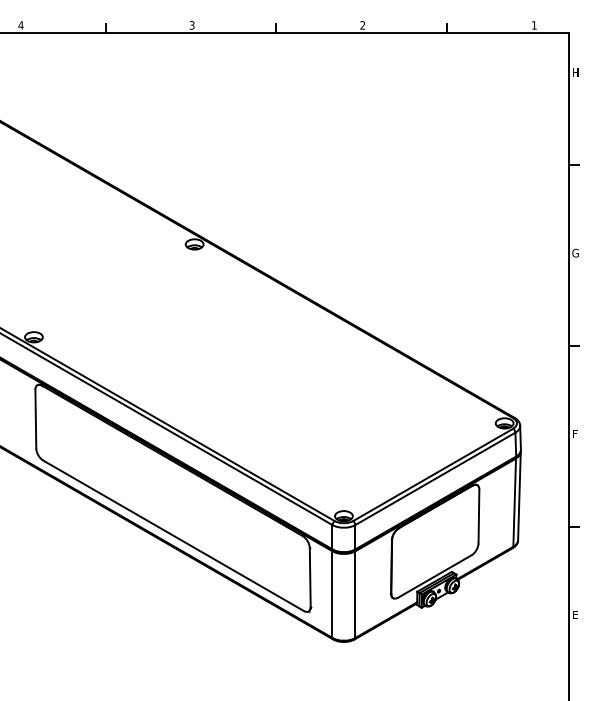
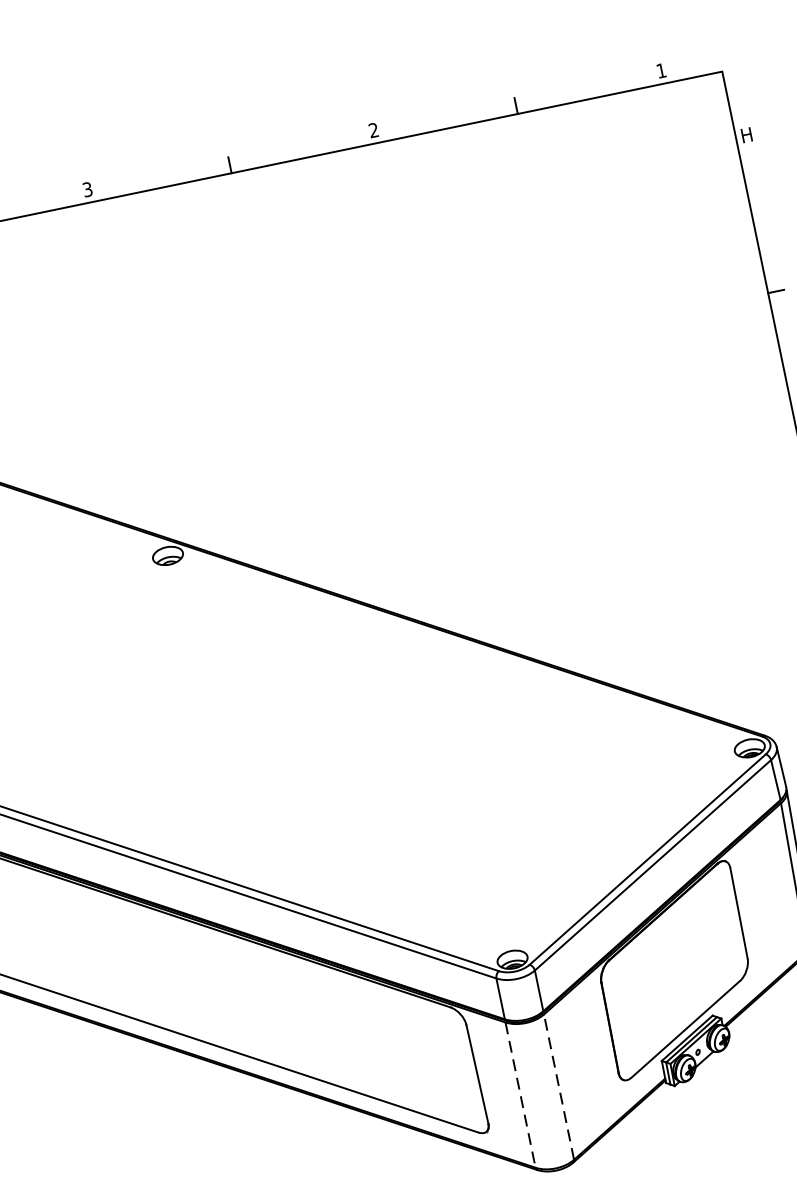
line: (355, 594) -> (559, 1086), solid -> dashed
line: (332, 595) -> (520, 1096), solid -> dashed

